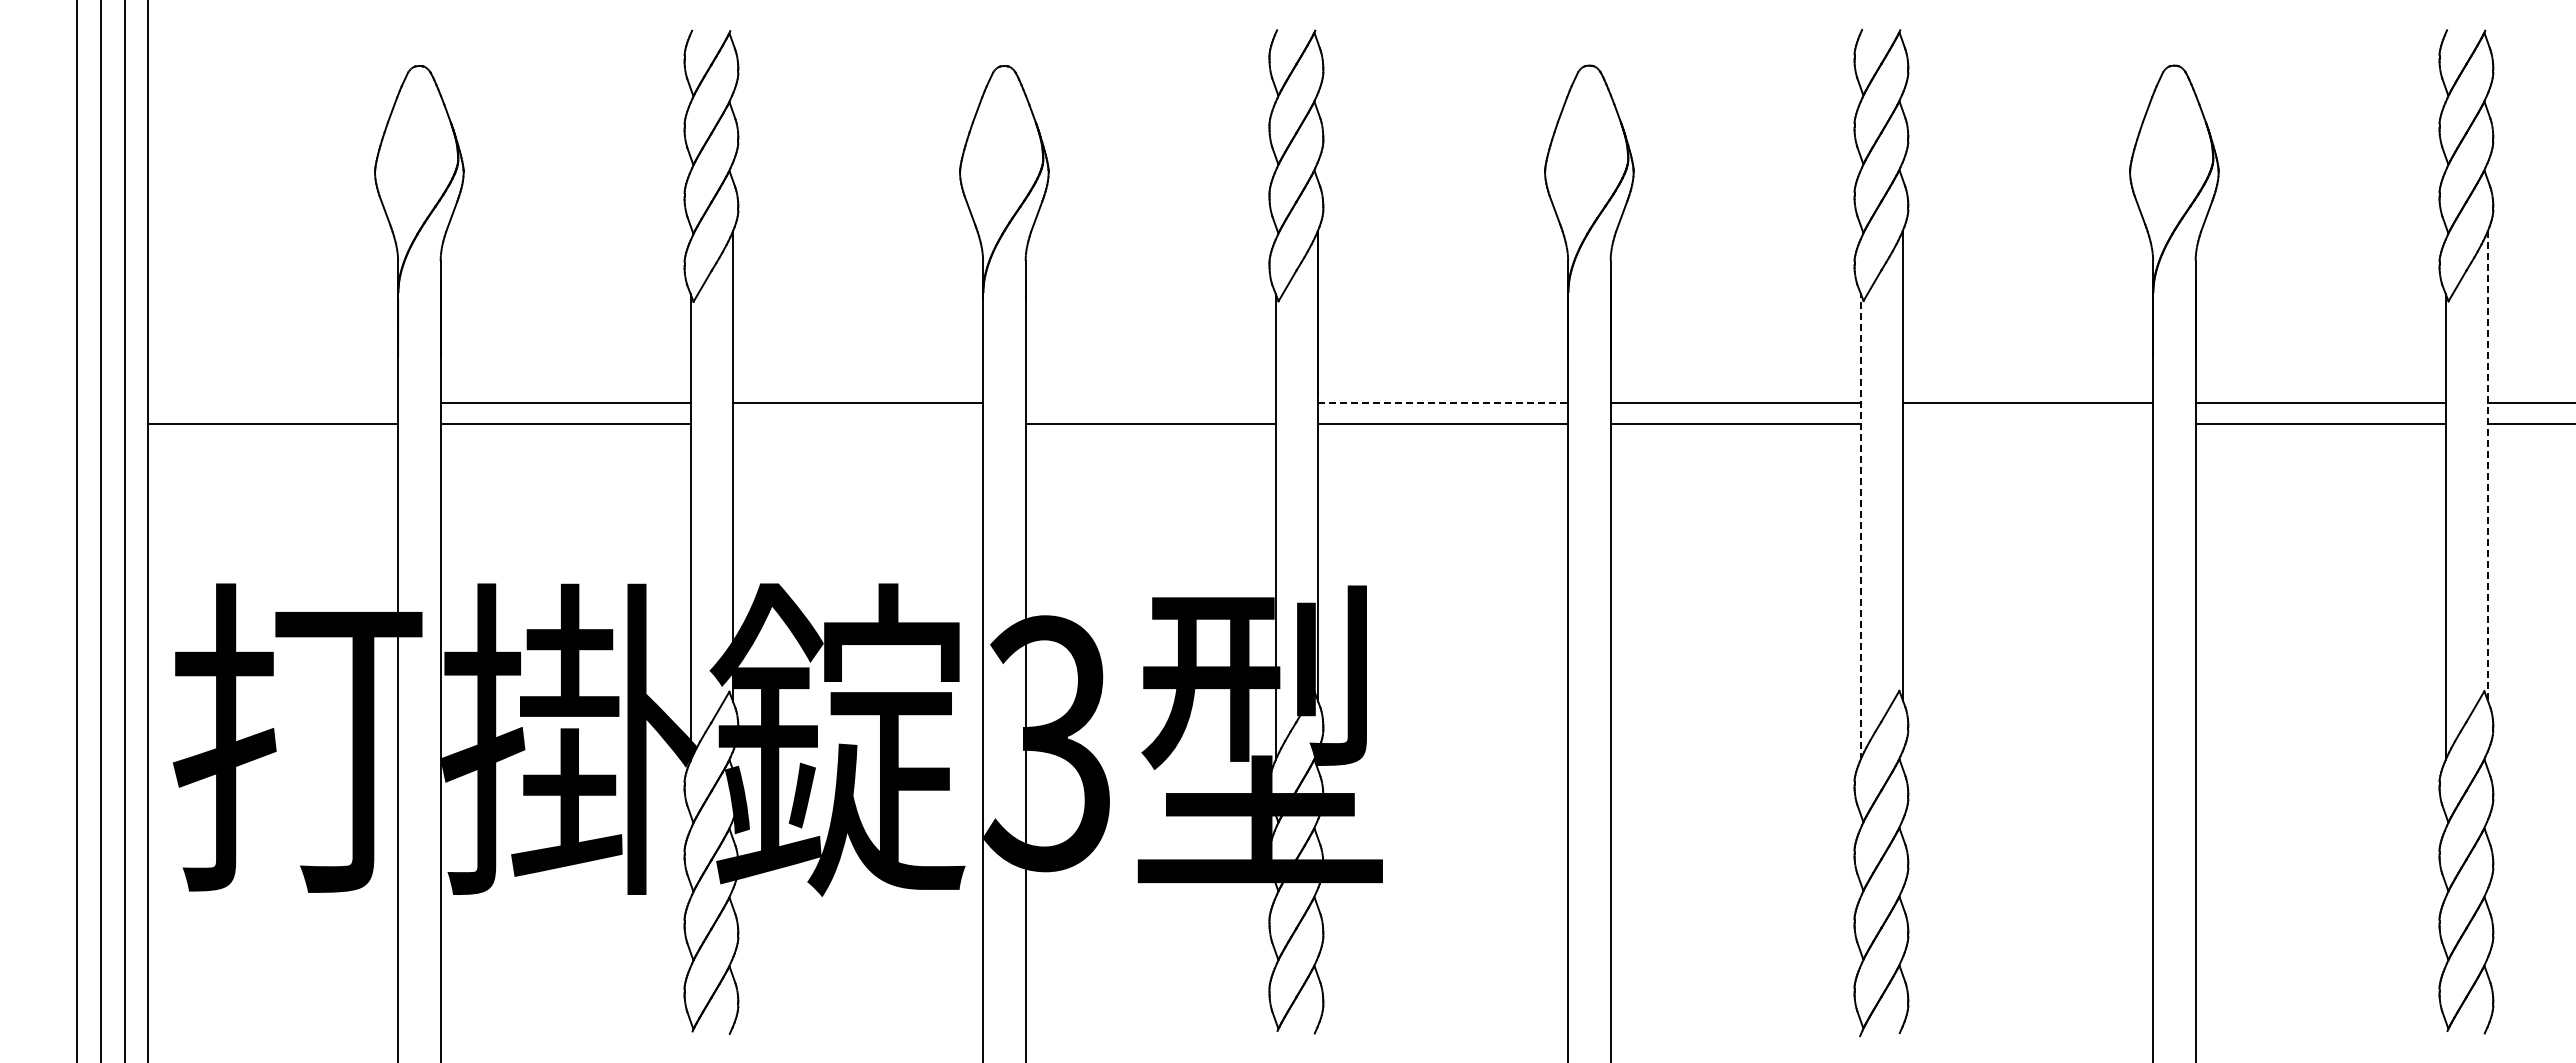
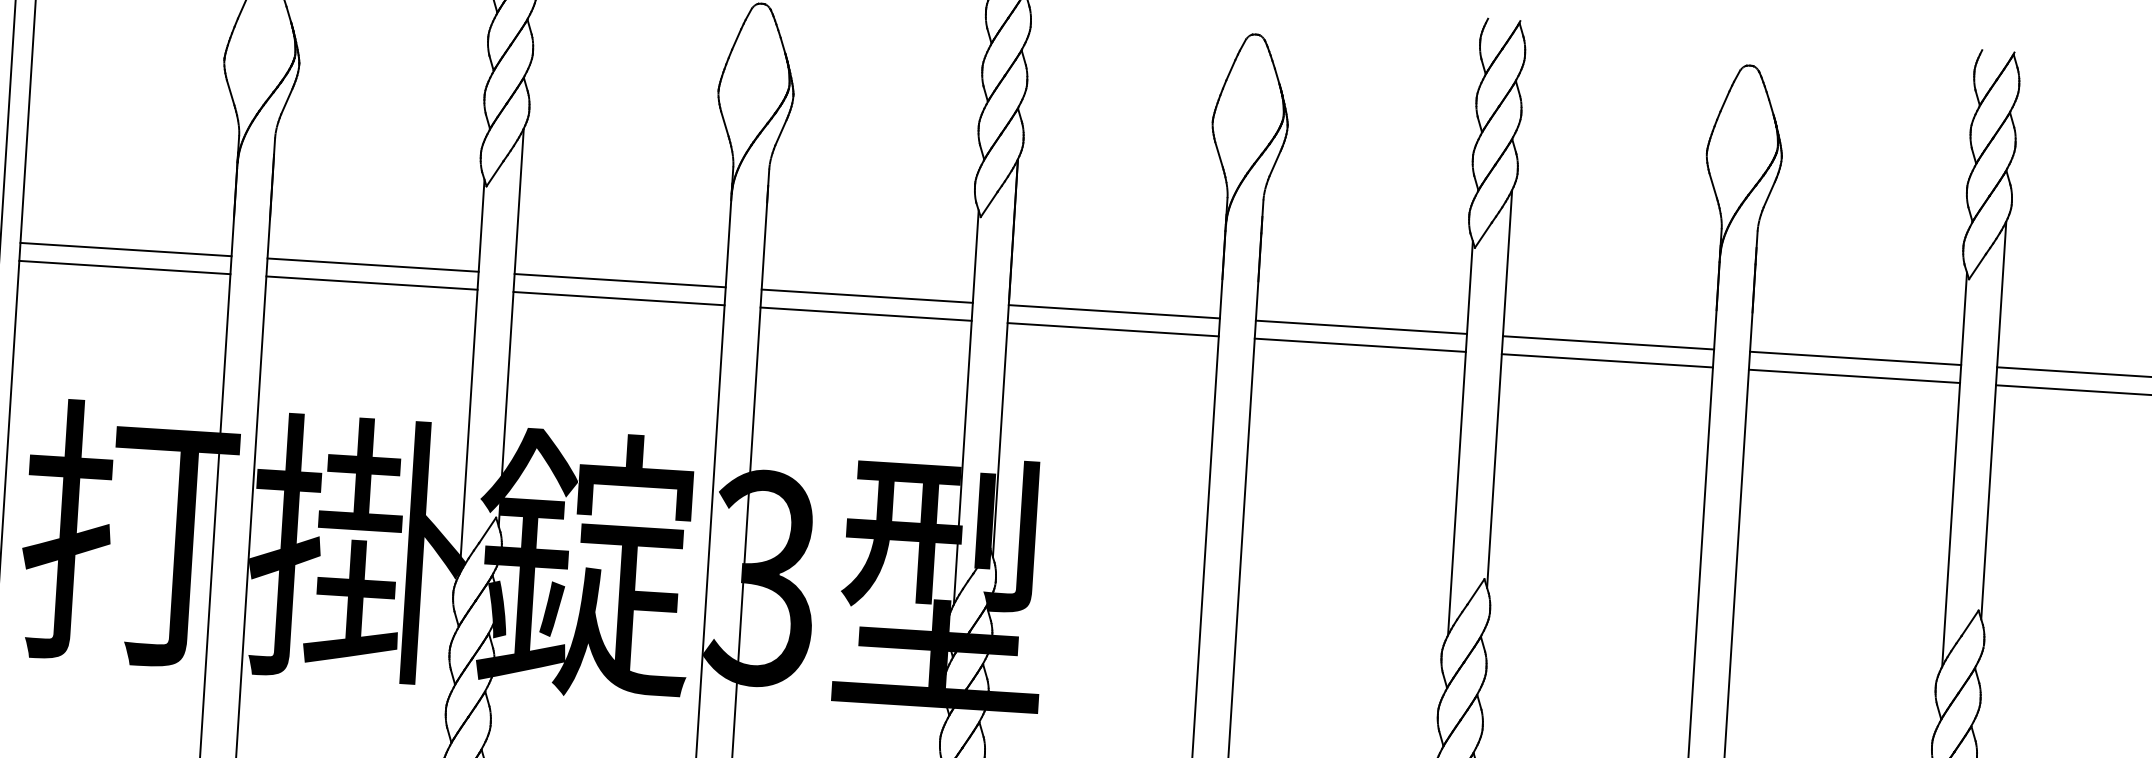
line: (273, 403) -> (126, 249), added
line: (1150, 403) -> (867, 296), added
line: (1443, 403) -> (1114, 312), dashed -> solid
line: (858, 424) -> (619, 298), added
line: (2028, 424) -> (1607, 360), added
line: (2488, 466) -> (1994, 420), dashed -> solid
line: (1860, 526) -> (1460, 438), dashed -> solid

